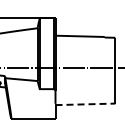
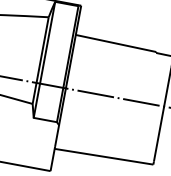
line: (85, 104) -> (104, 157), dashed -> solid

